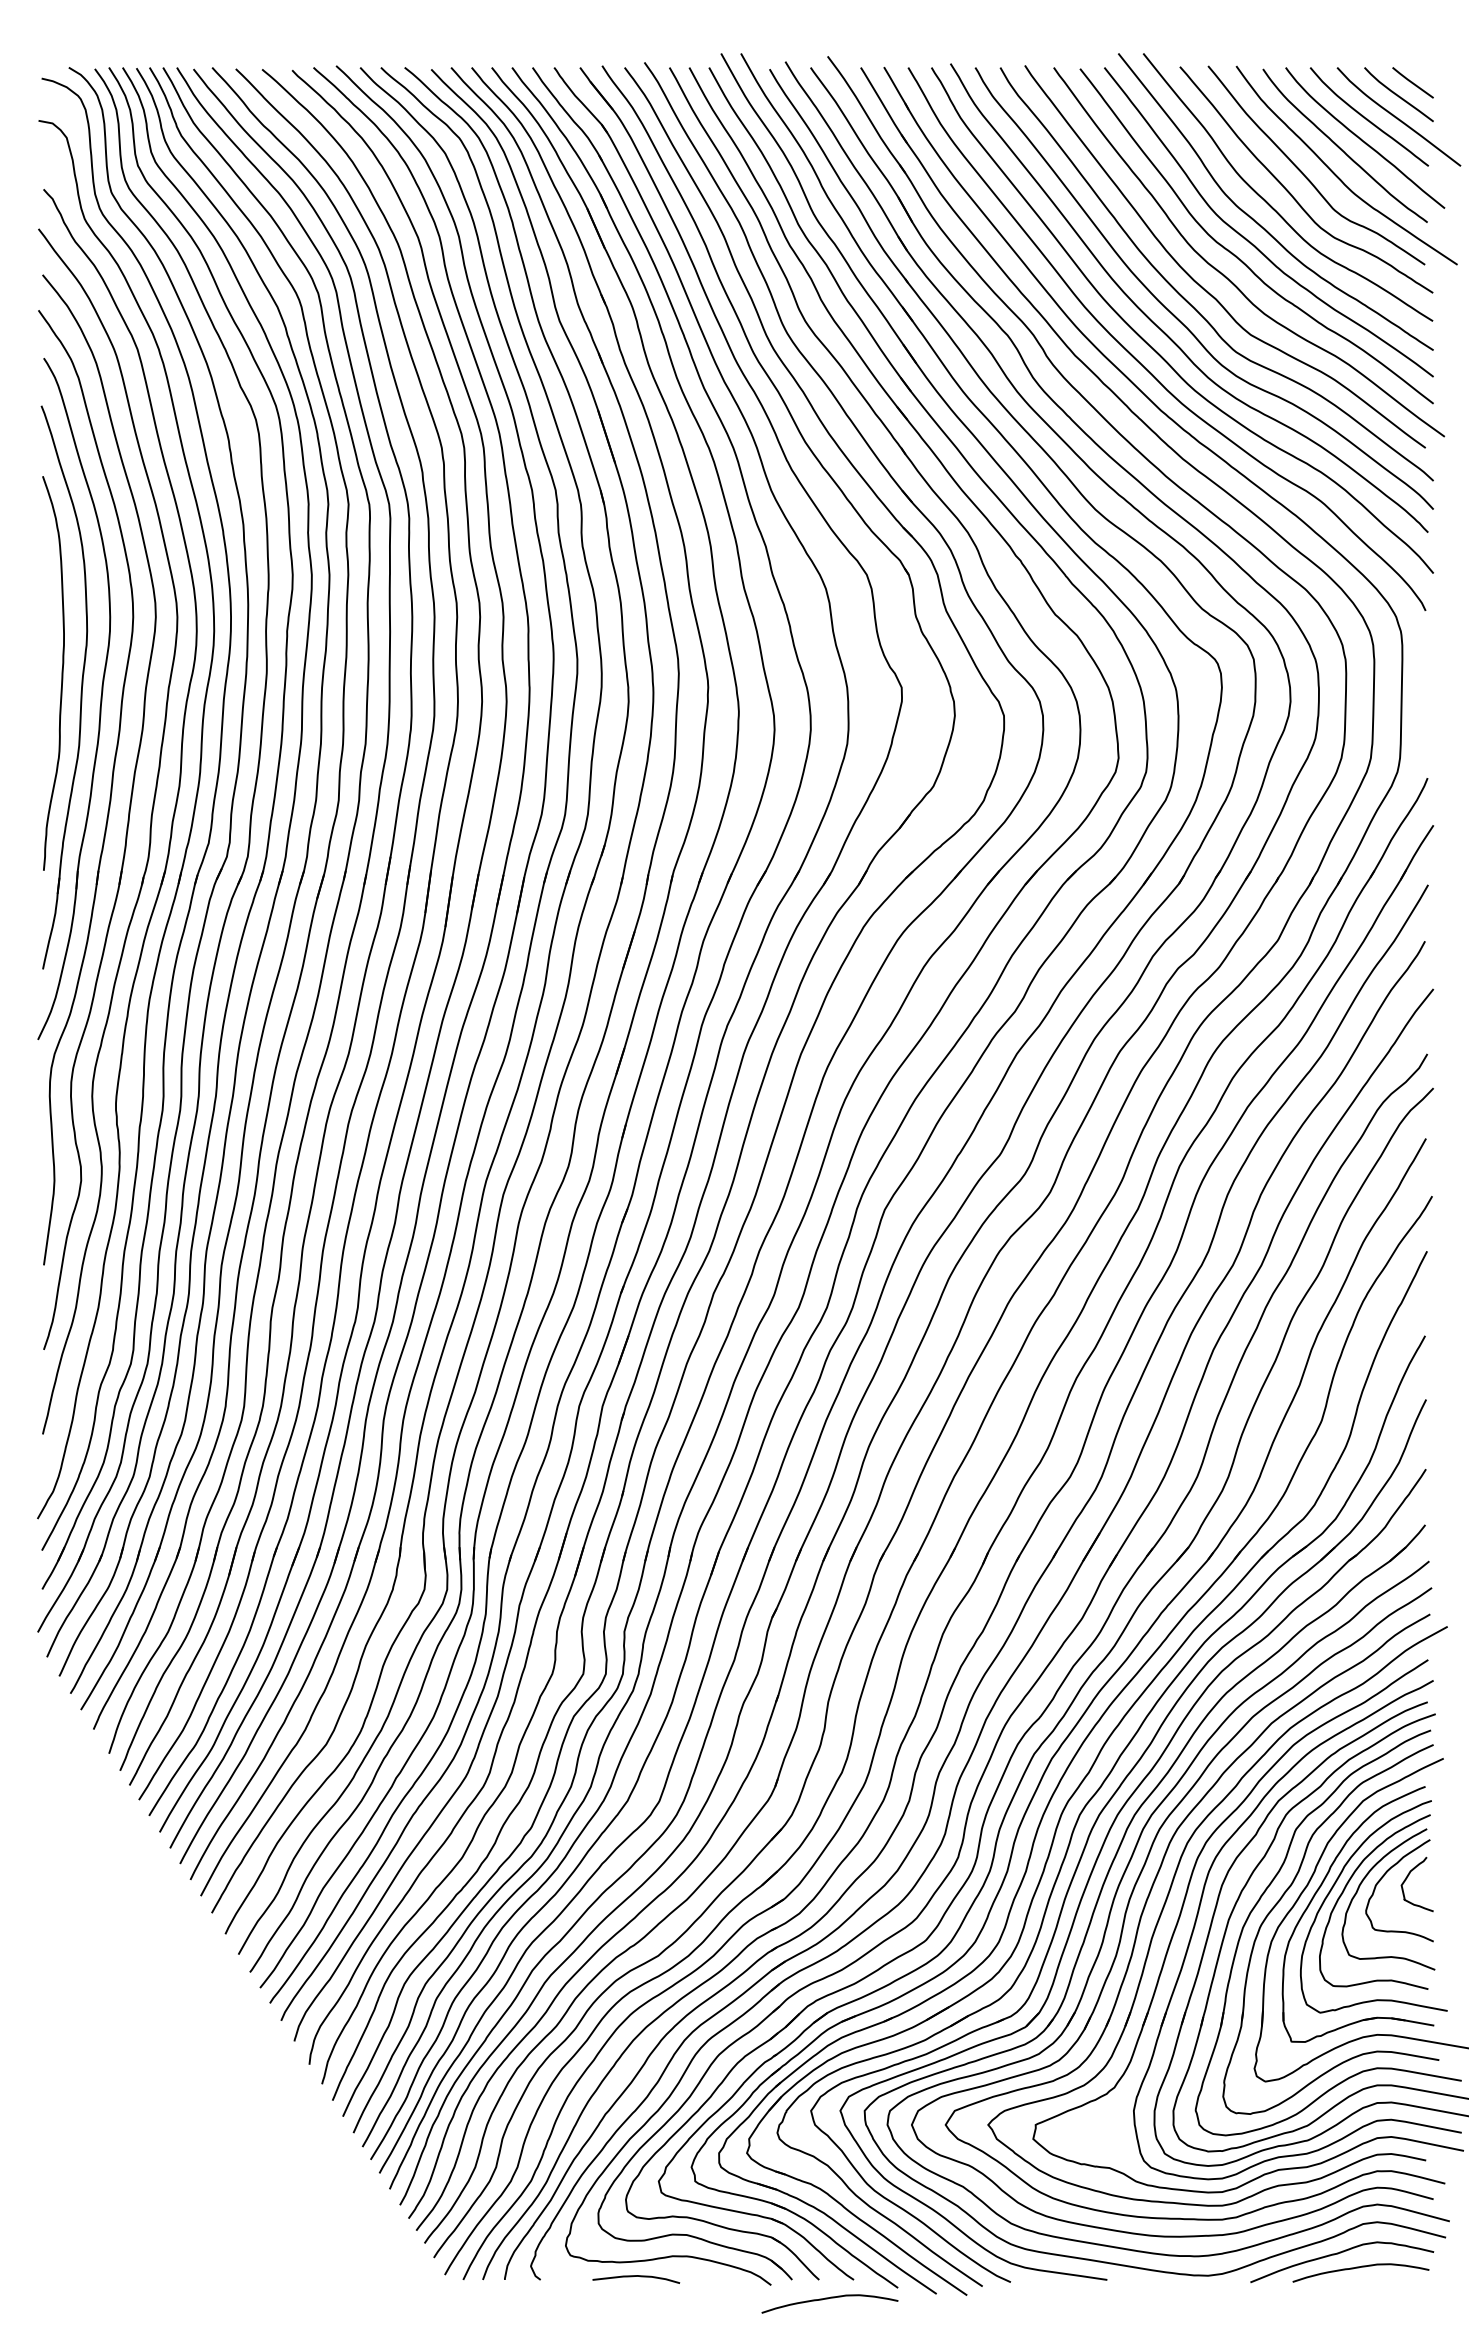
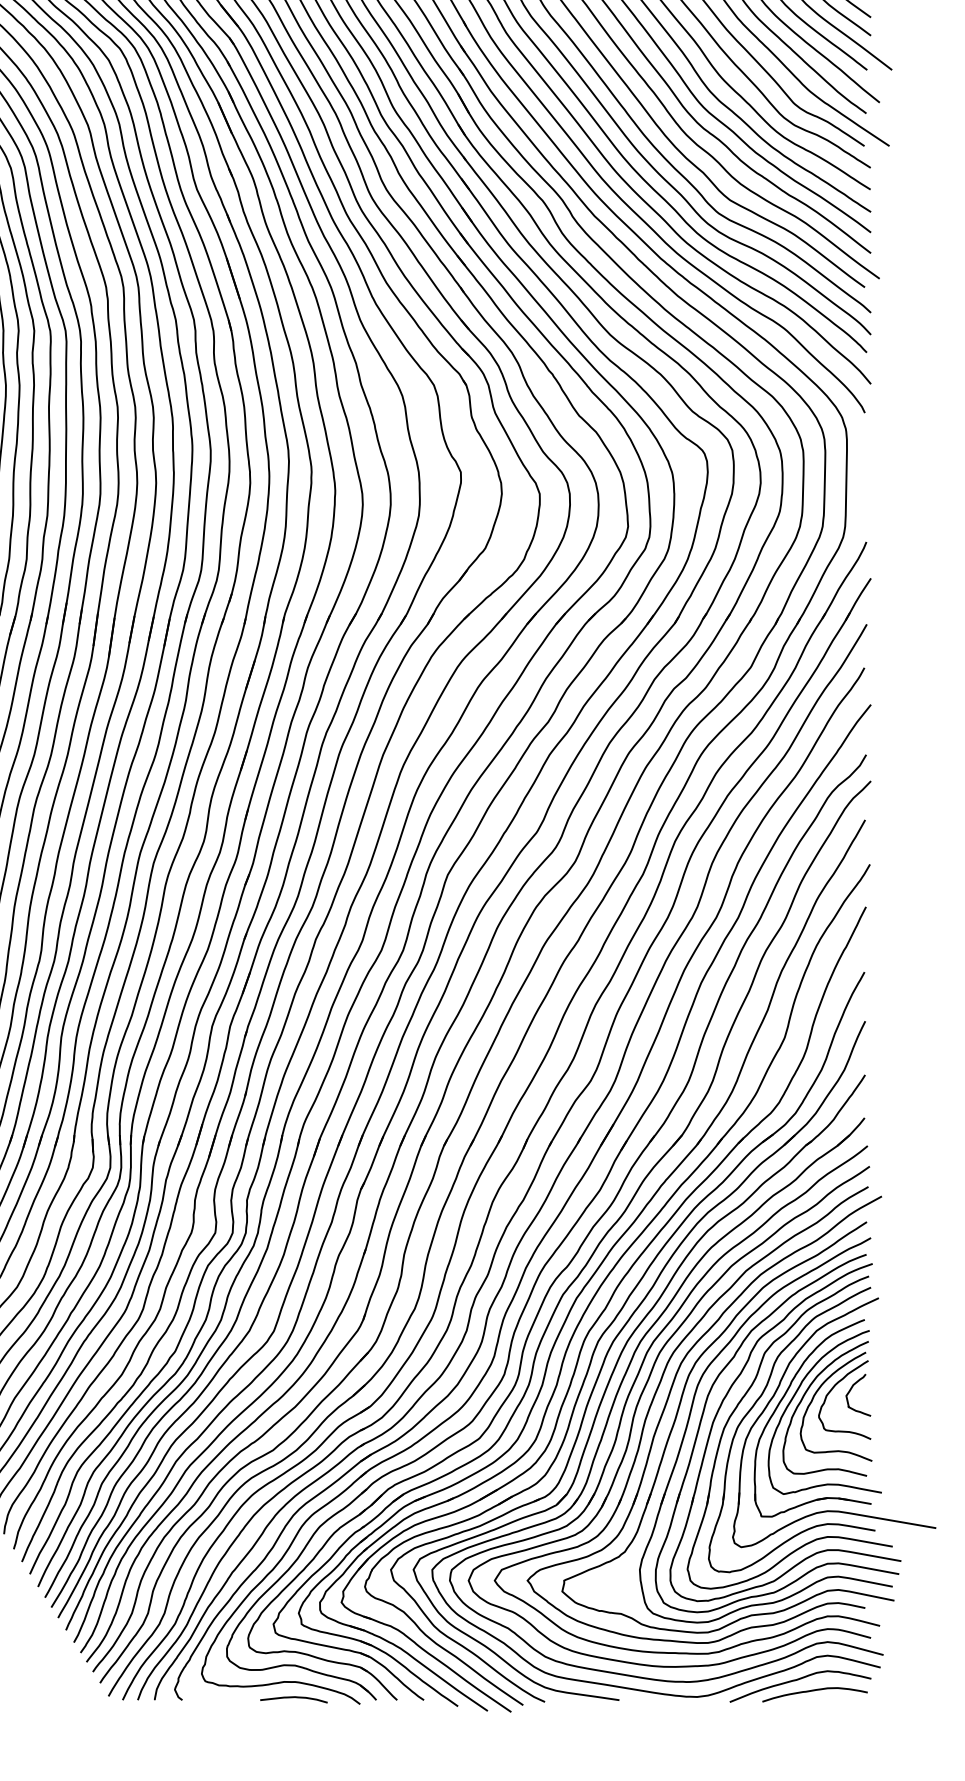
curve: (636, 2276) -> (294, 1697), moved
curve: (828, 2299) -> (404, 1715), removed

